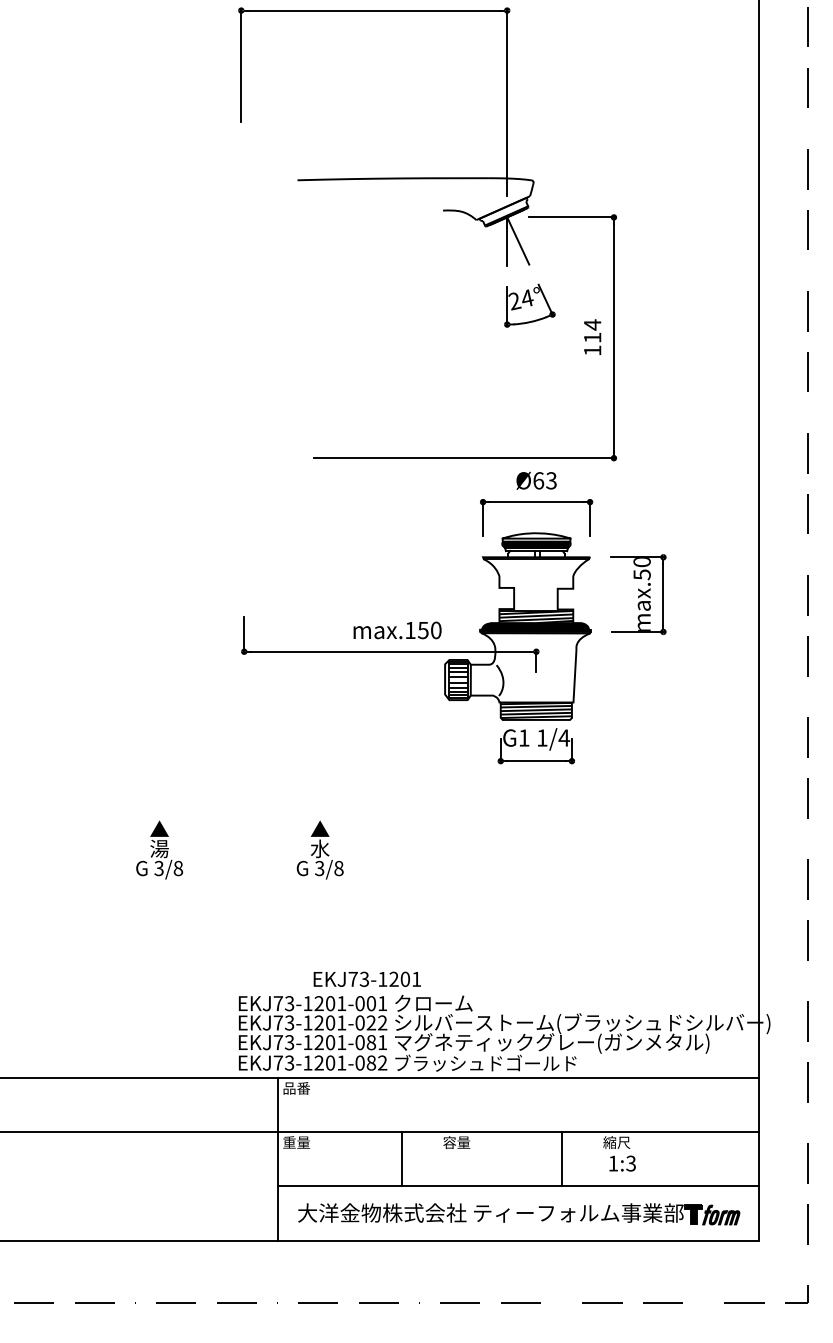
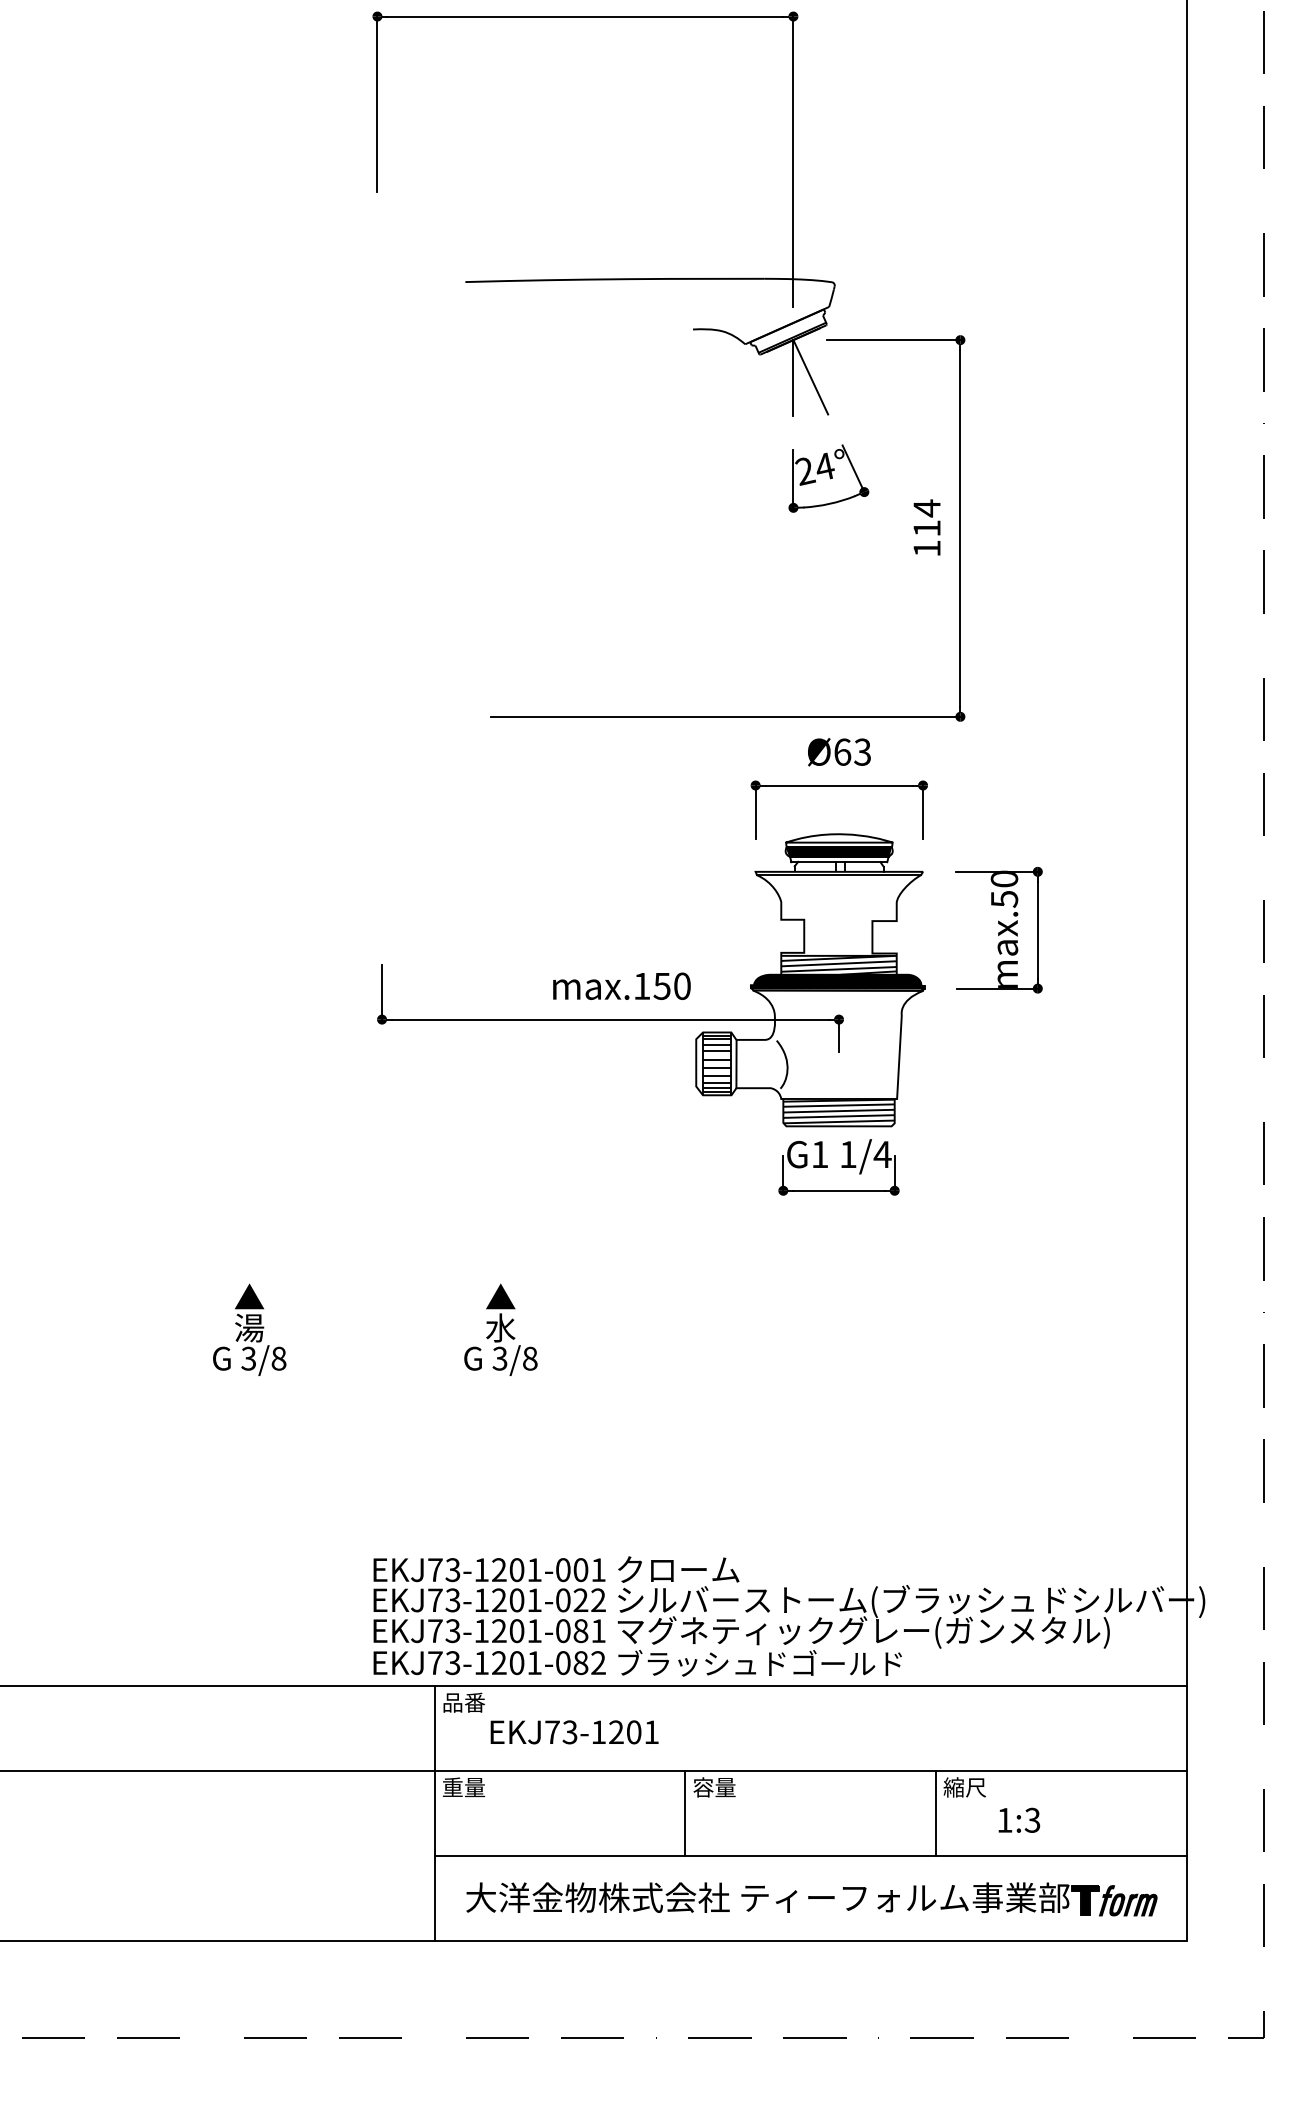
text: (366, 978) -> (573, 1731), moved
line: (402, 1159) -> (685, 1813), moved
line: (562, 1159) -> (936, 1813), moved
text: (622, 1163) -> (1019, 1820), moved

